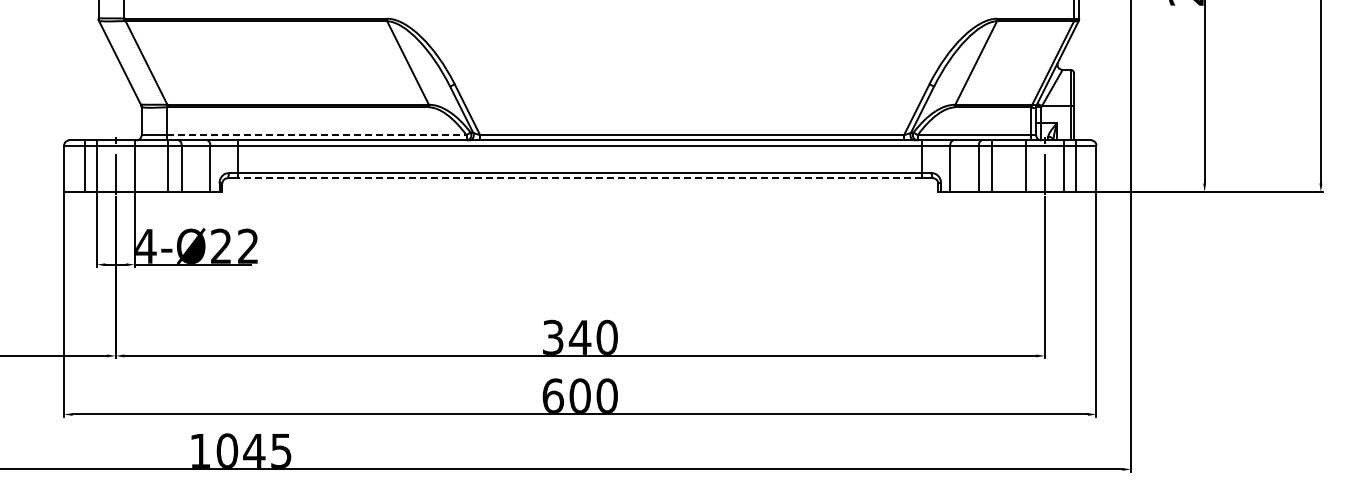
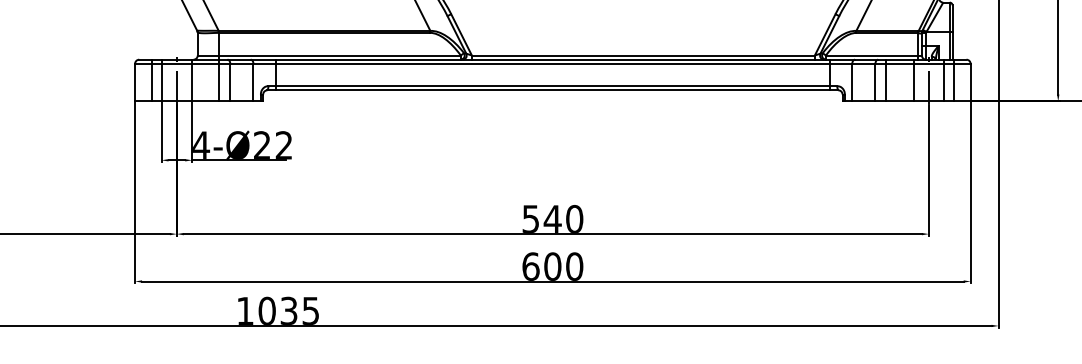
line: (316, 135) -> (339, 55), dashed -> solid
line: (579, 178) -> (552, 90), dashed -> solid
text: (553, 336) -> (531, 218), 340 -> 540
text: (254, 450) -> (289, 310), 1045 -> 1035

